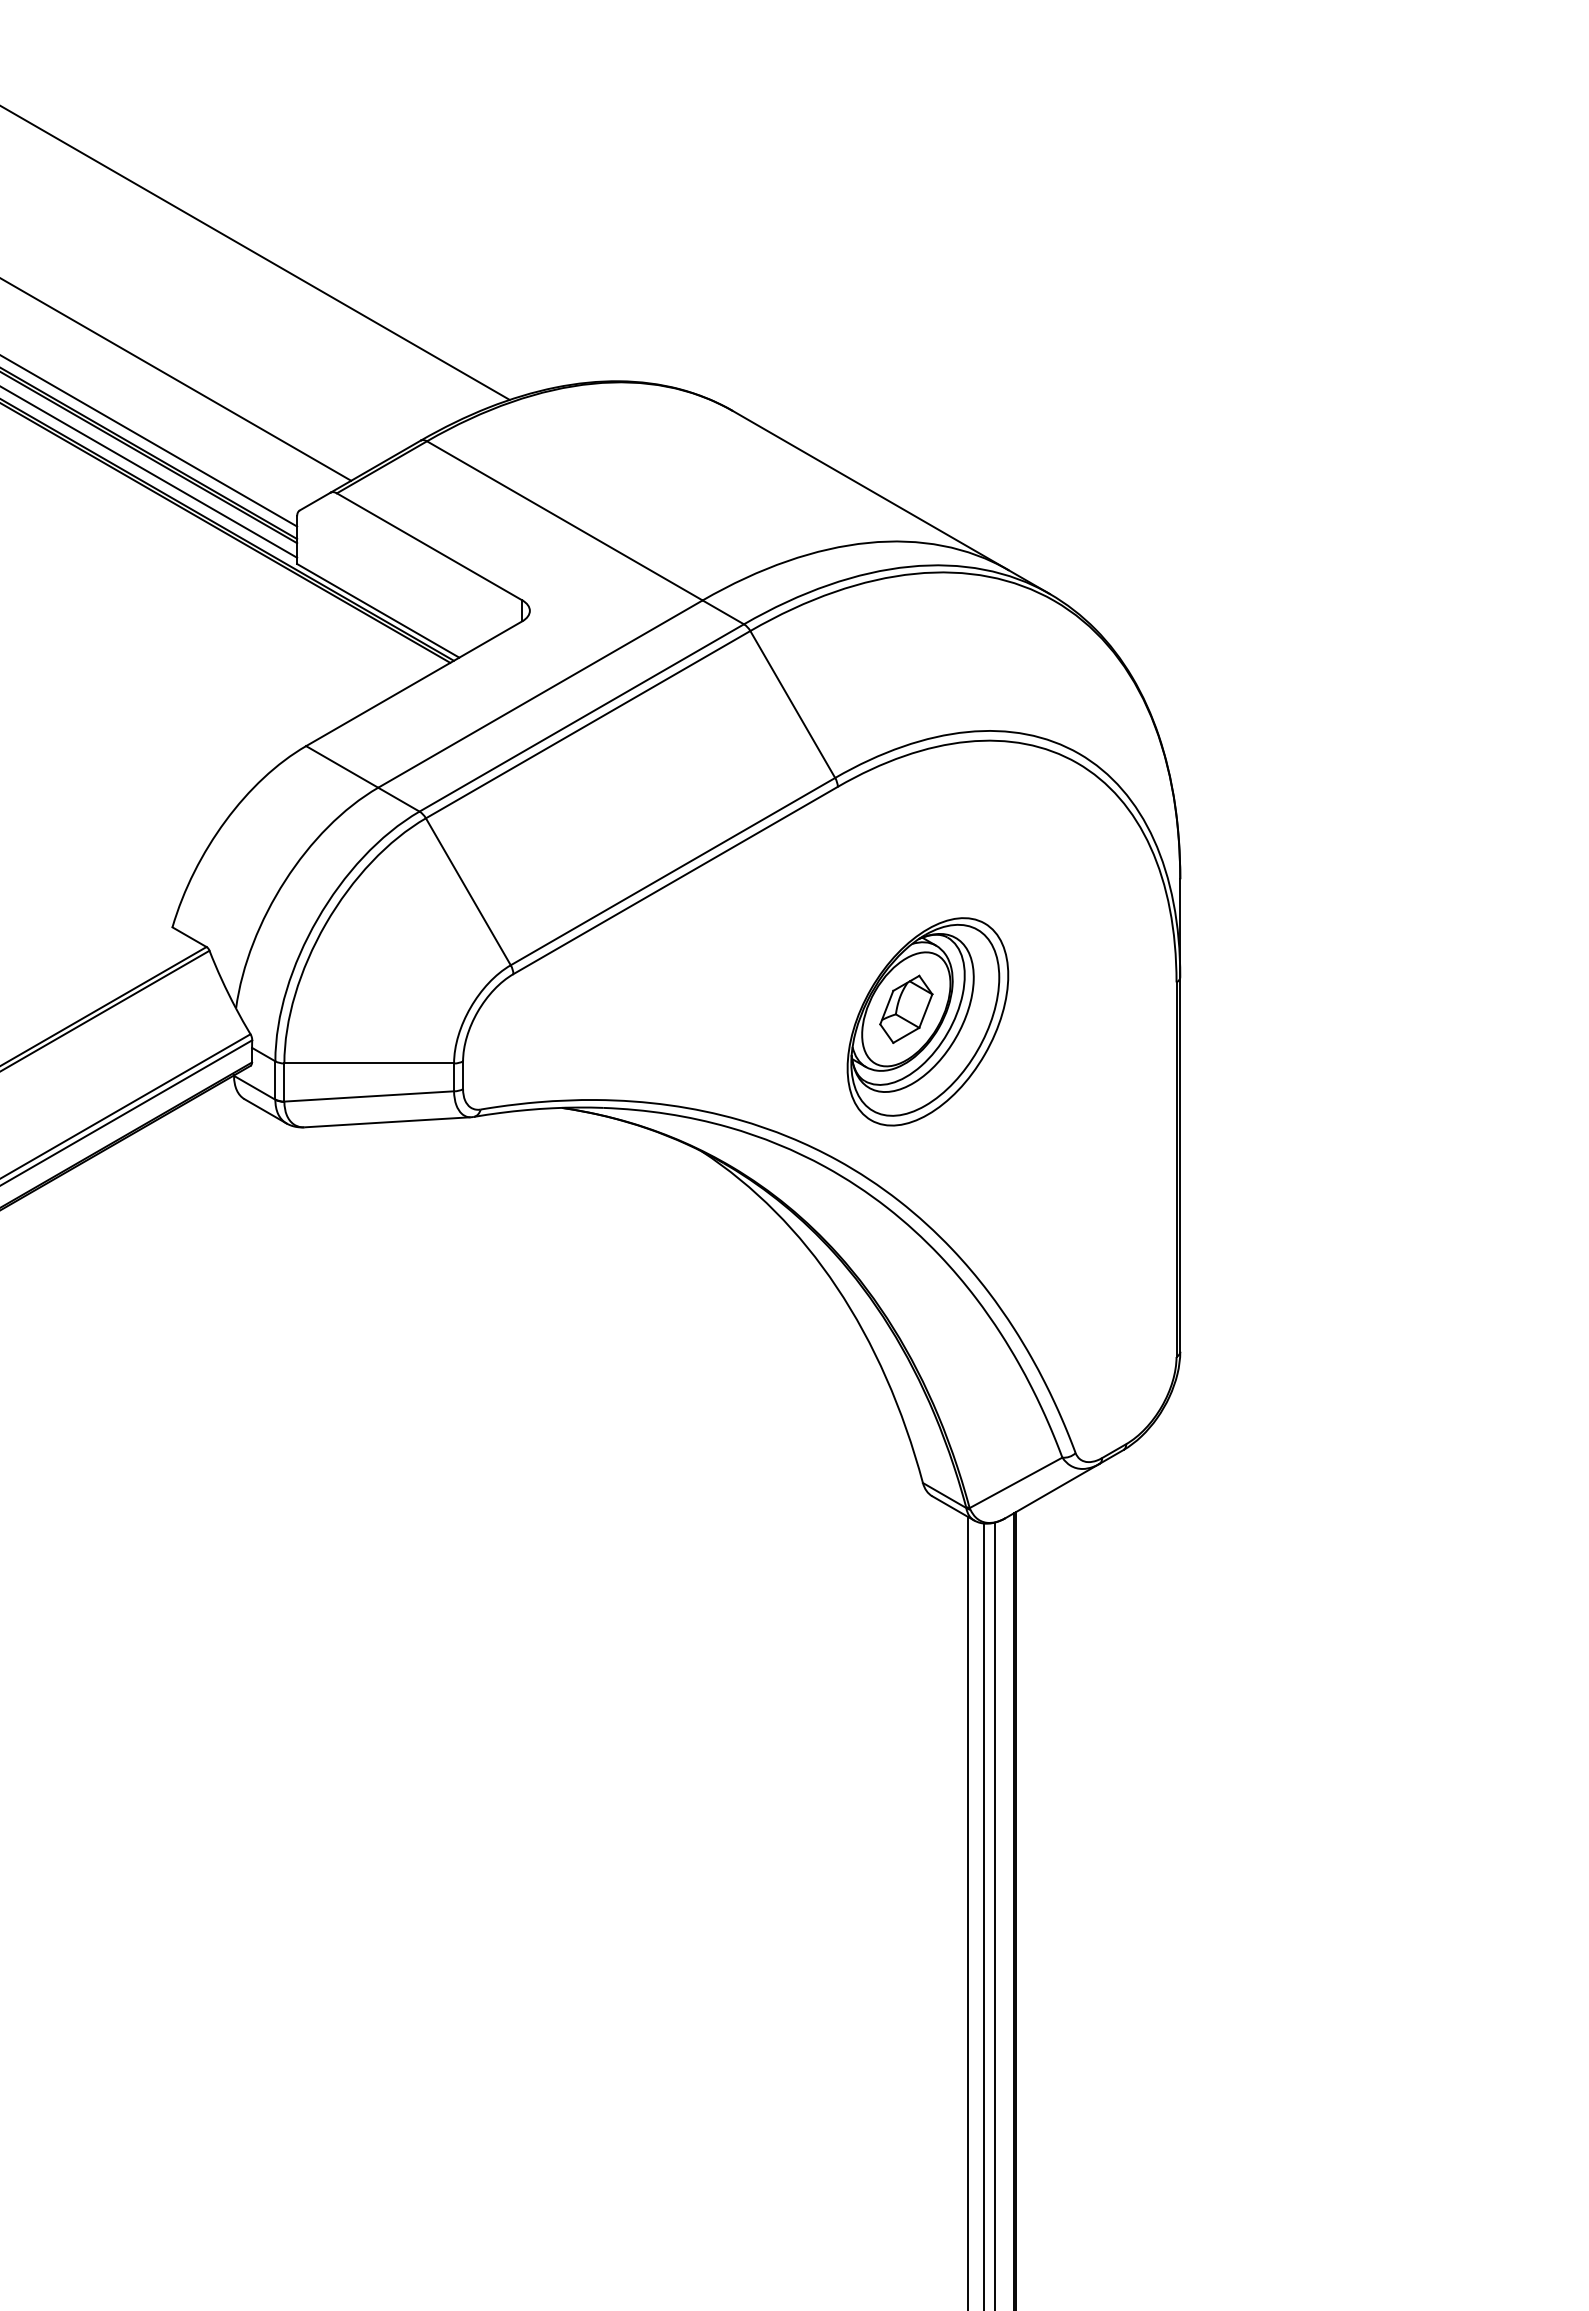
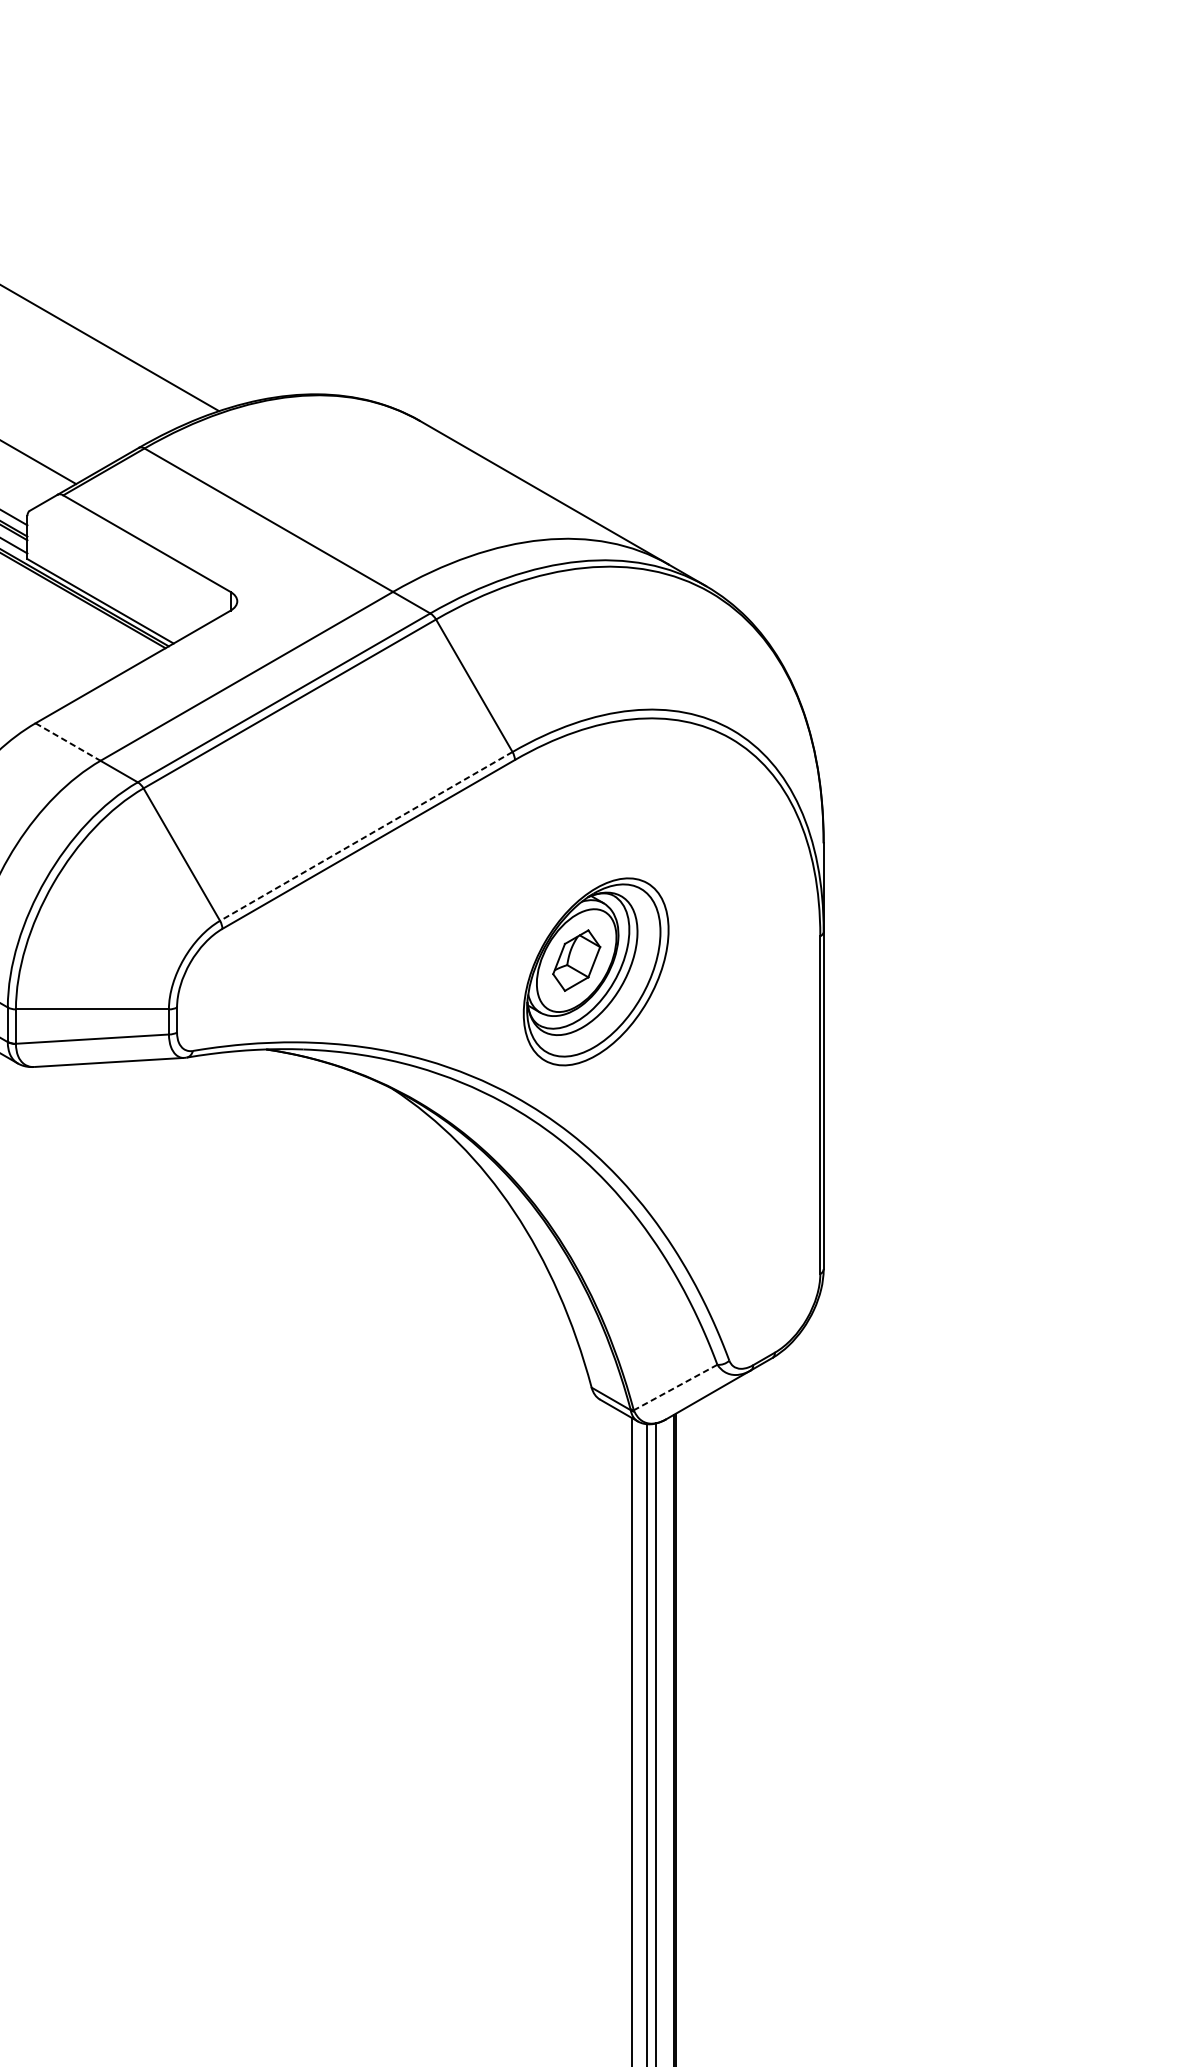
line: (342, 766) -> (68, 741), solid -> dashed
line: (672, 871) -> (365, 836), solid -> dashed
line: (1016, 1482) -> (676, 1387), solid -> dashed

